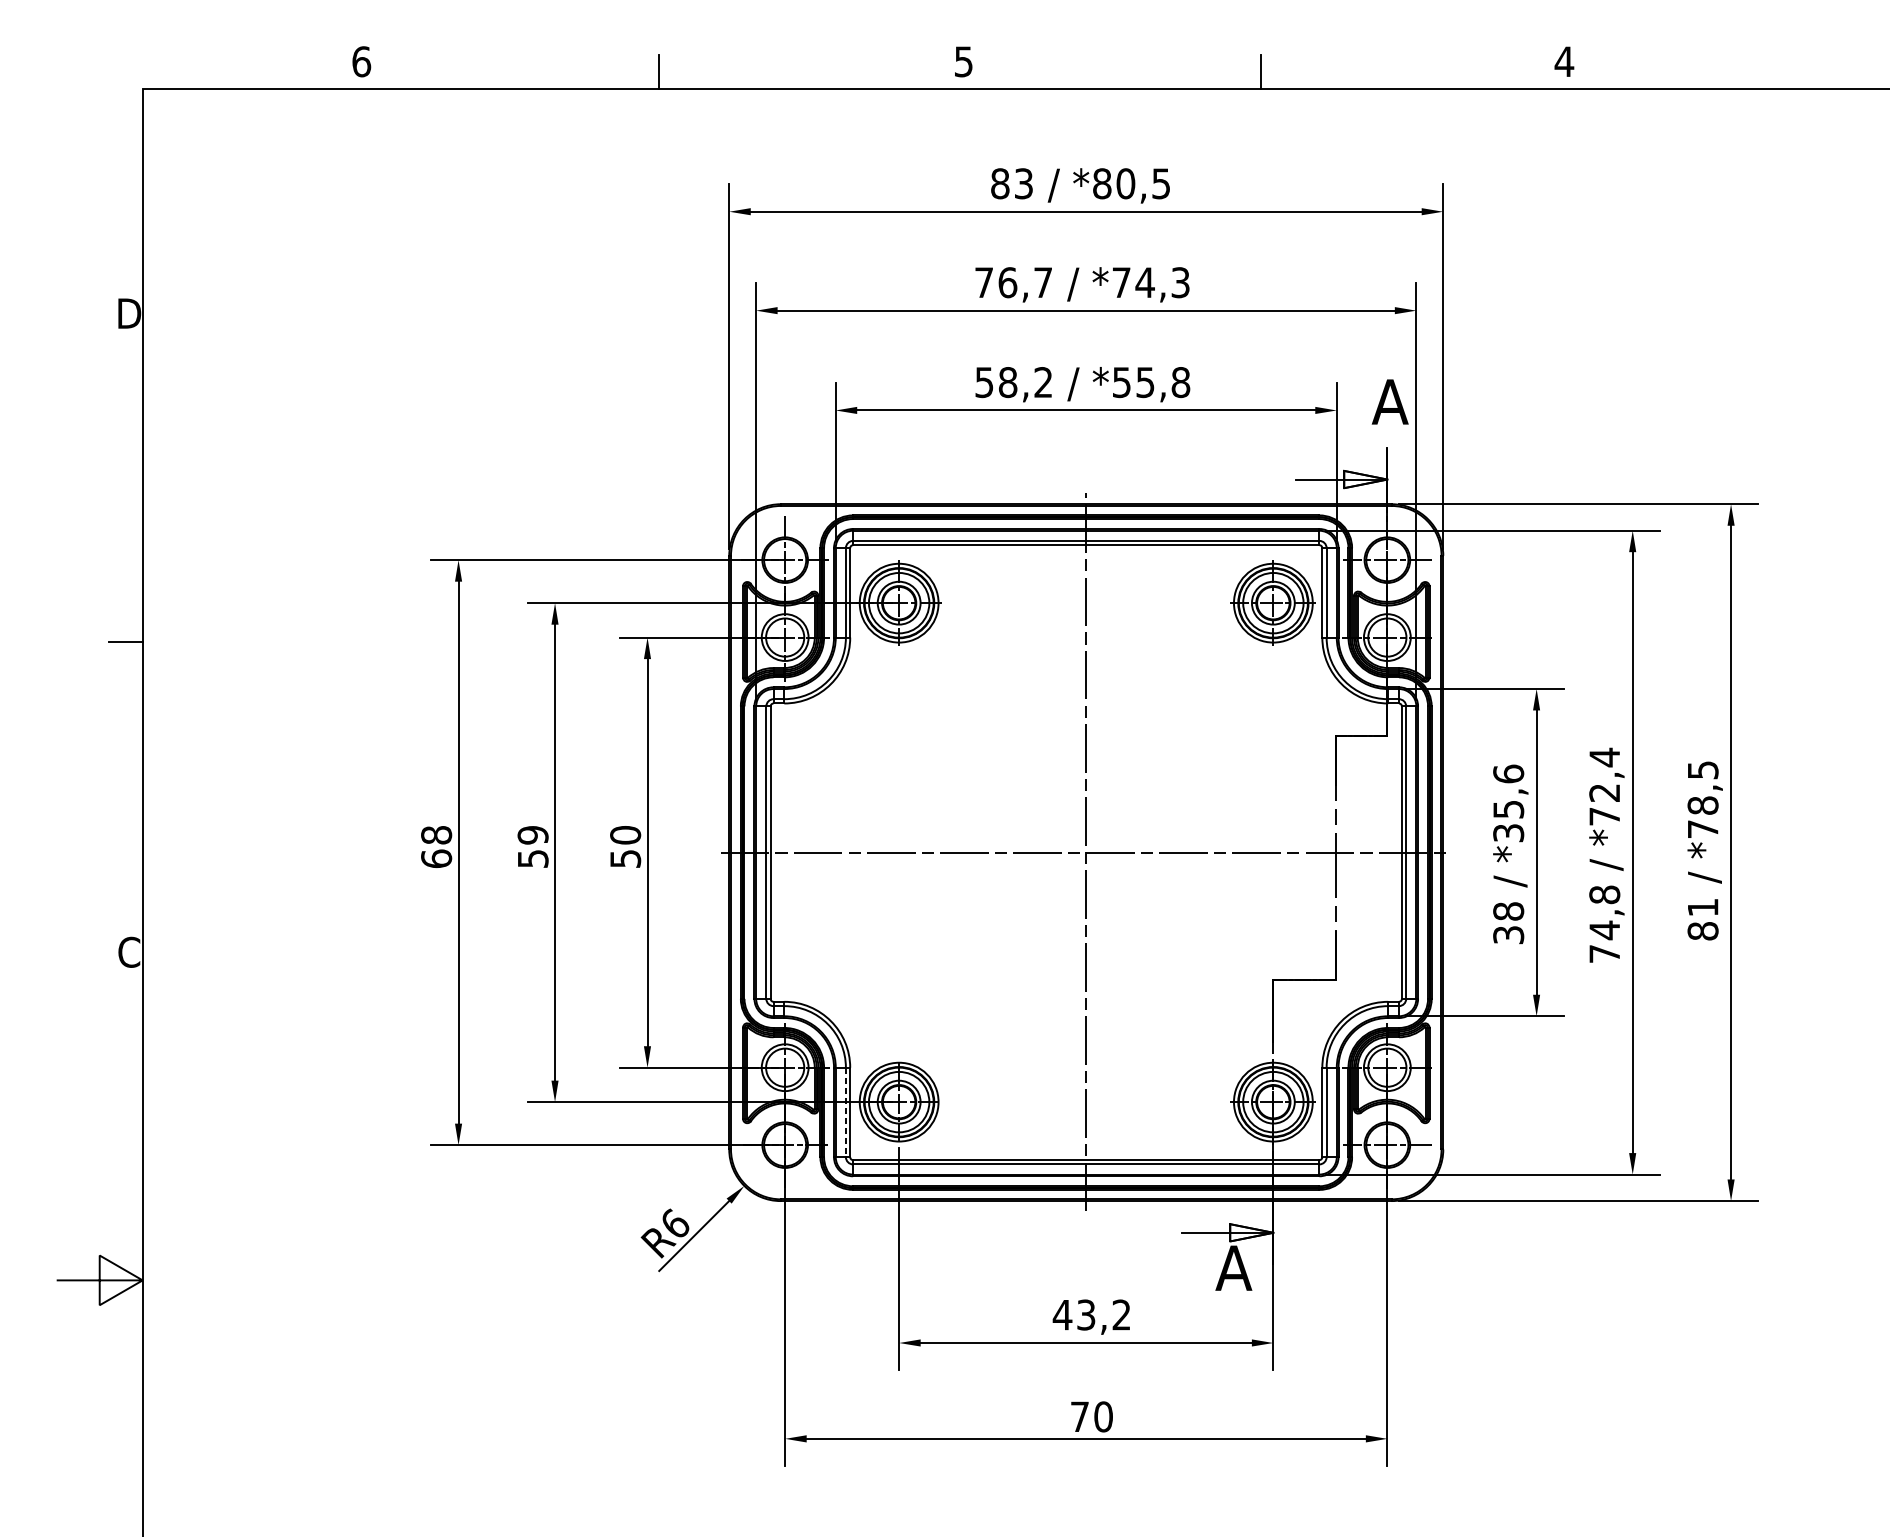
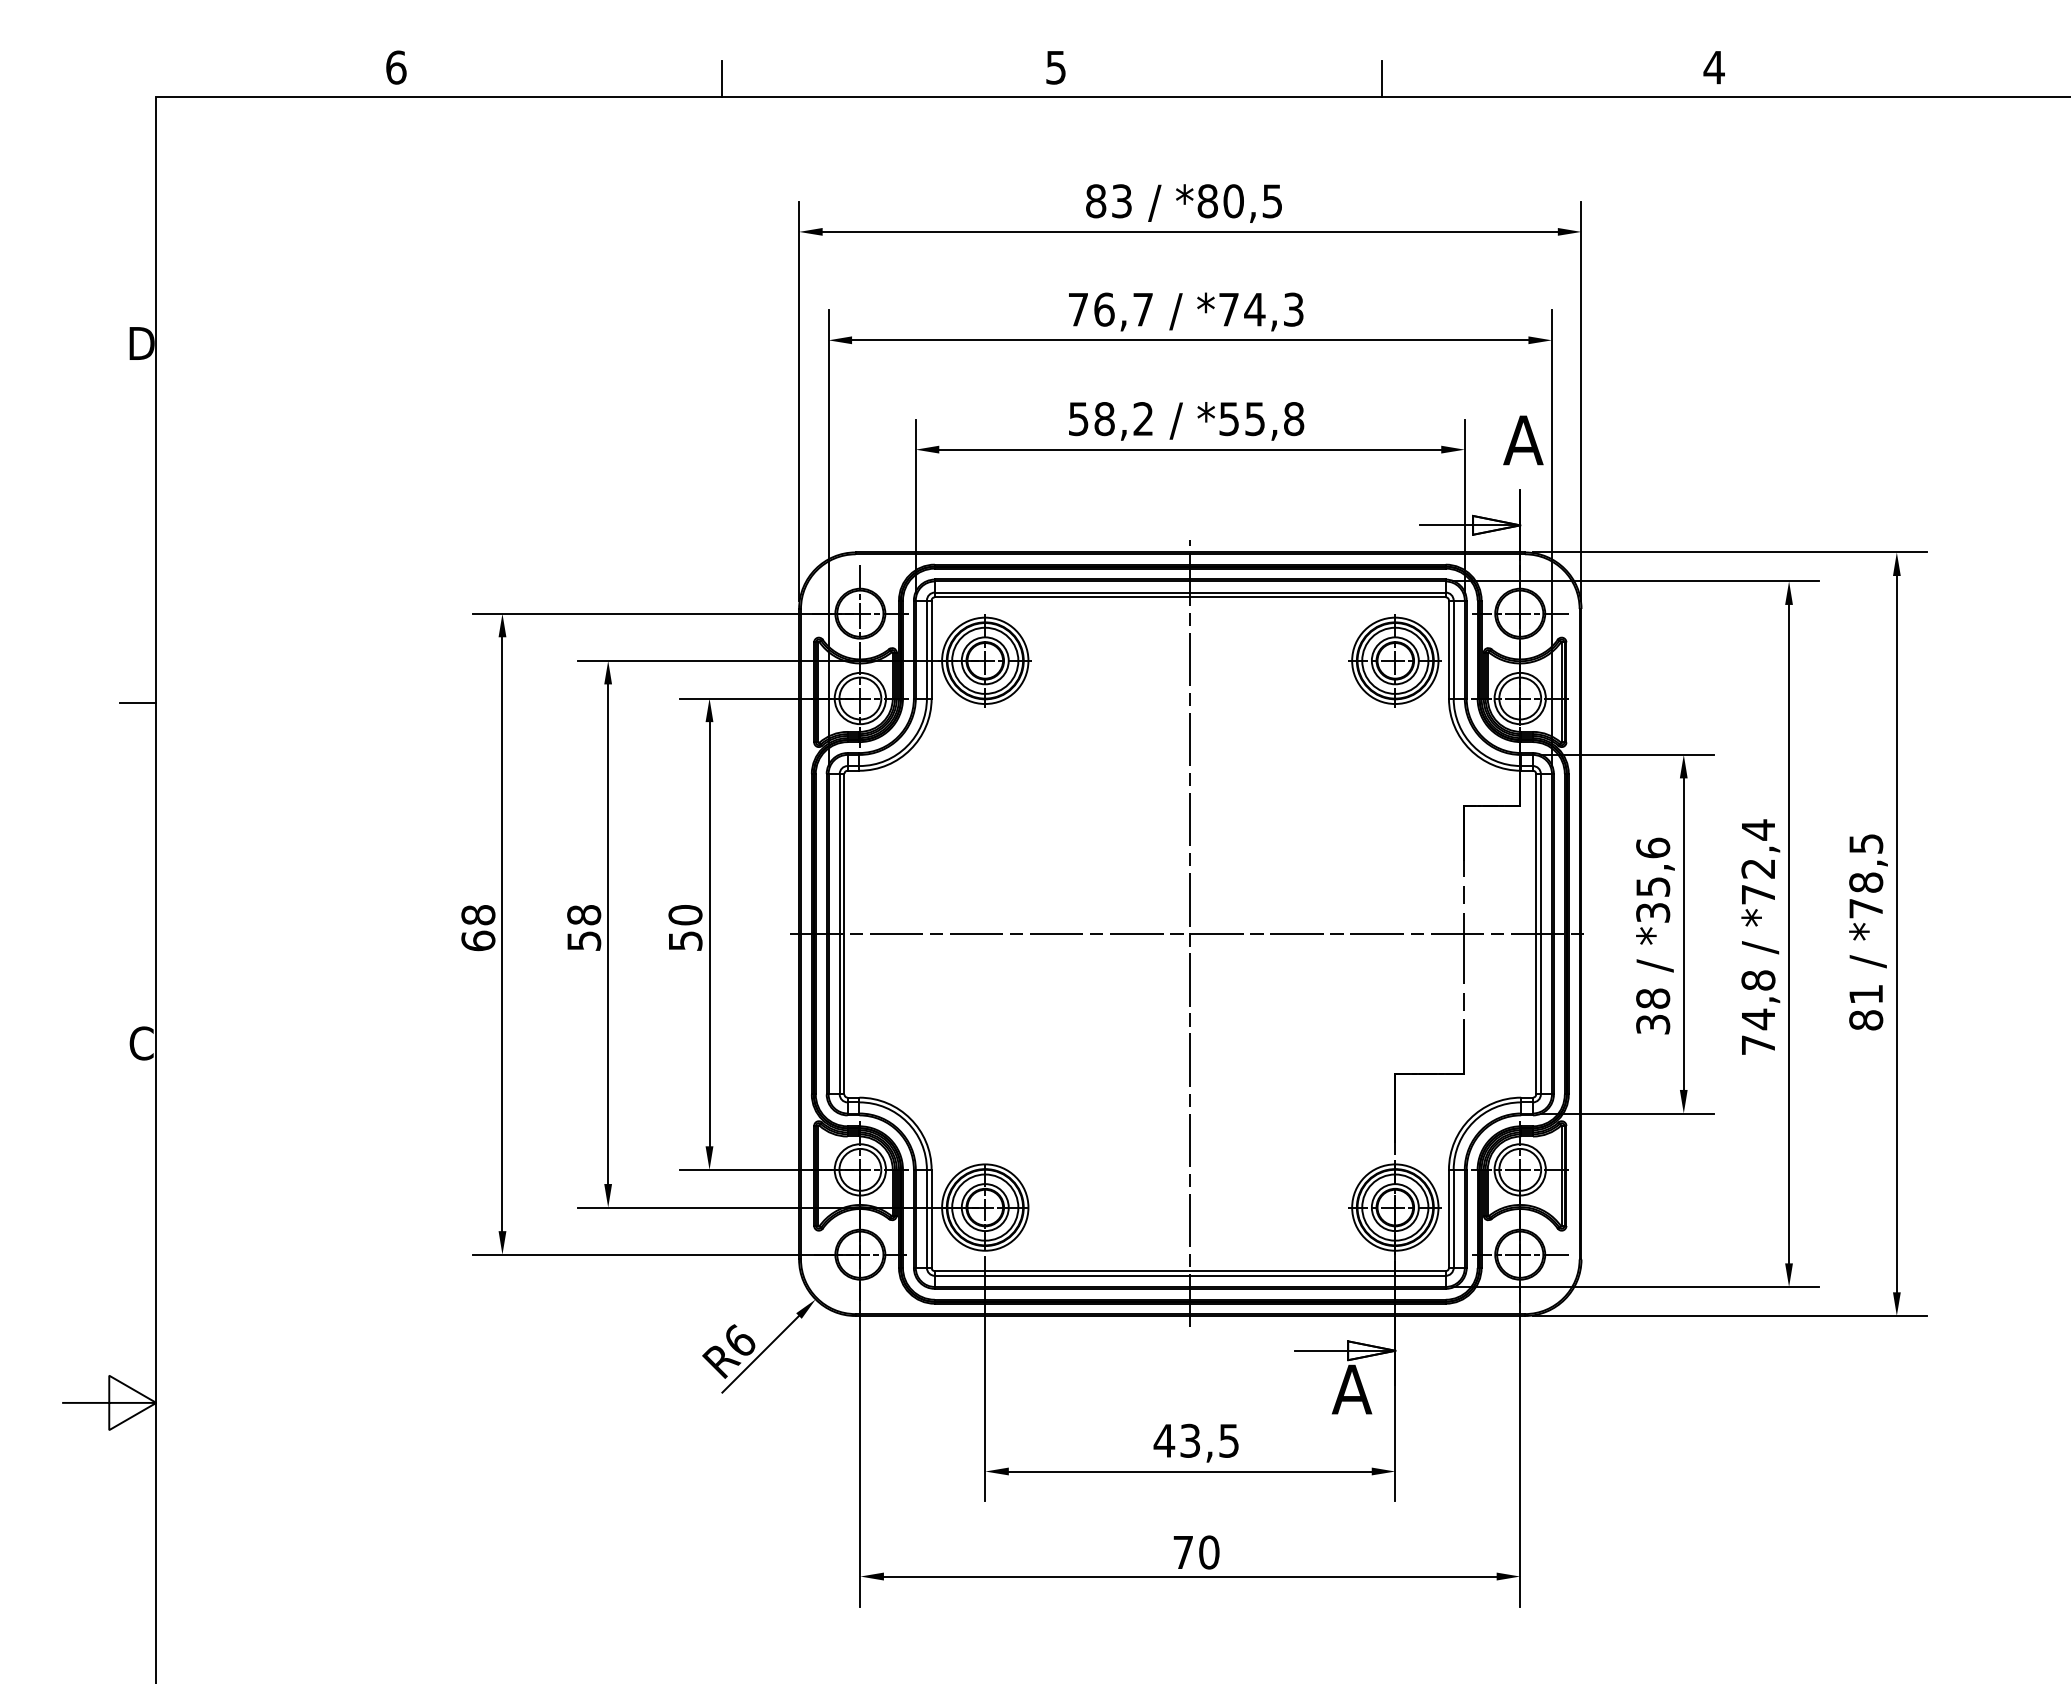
text: (533, 835) -> (584, 915), 59 -> 58
line: (845, 1113) -> (926, 1219), dashed -> solid
text: (1121, 1314) -> (1228, 1440), 43,2 -> 43,5

